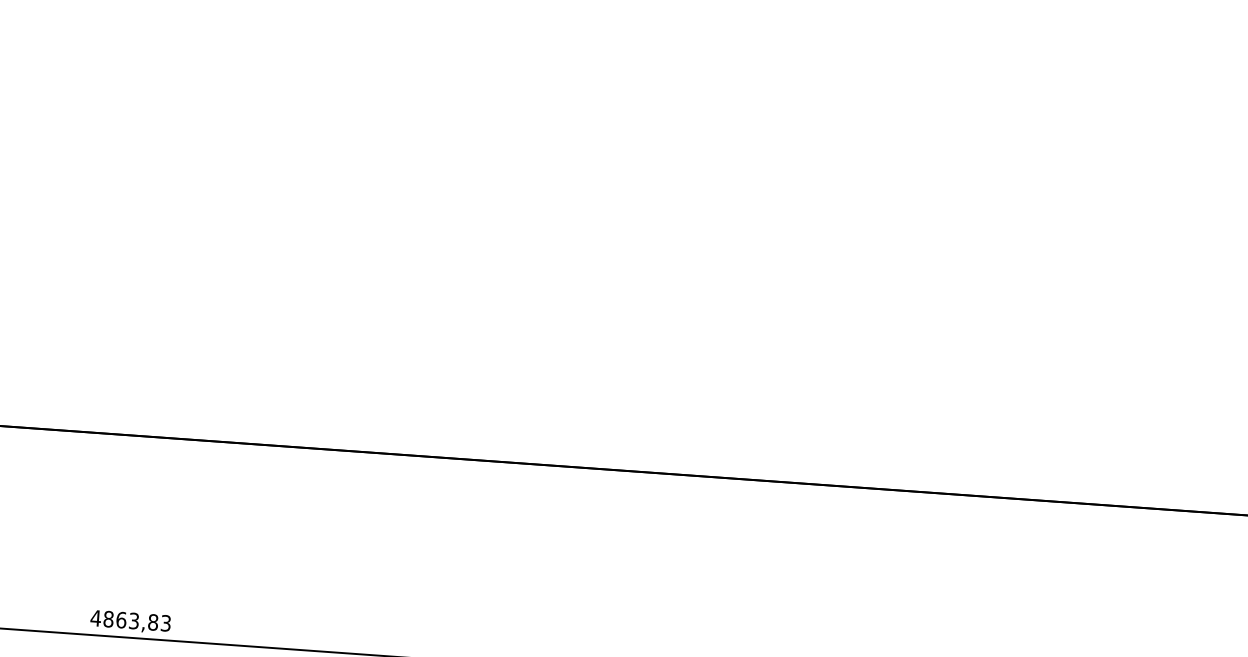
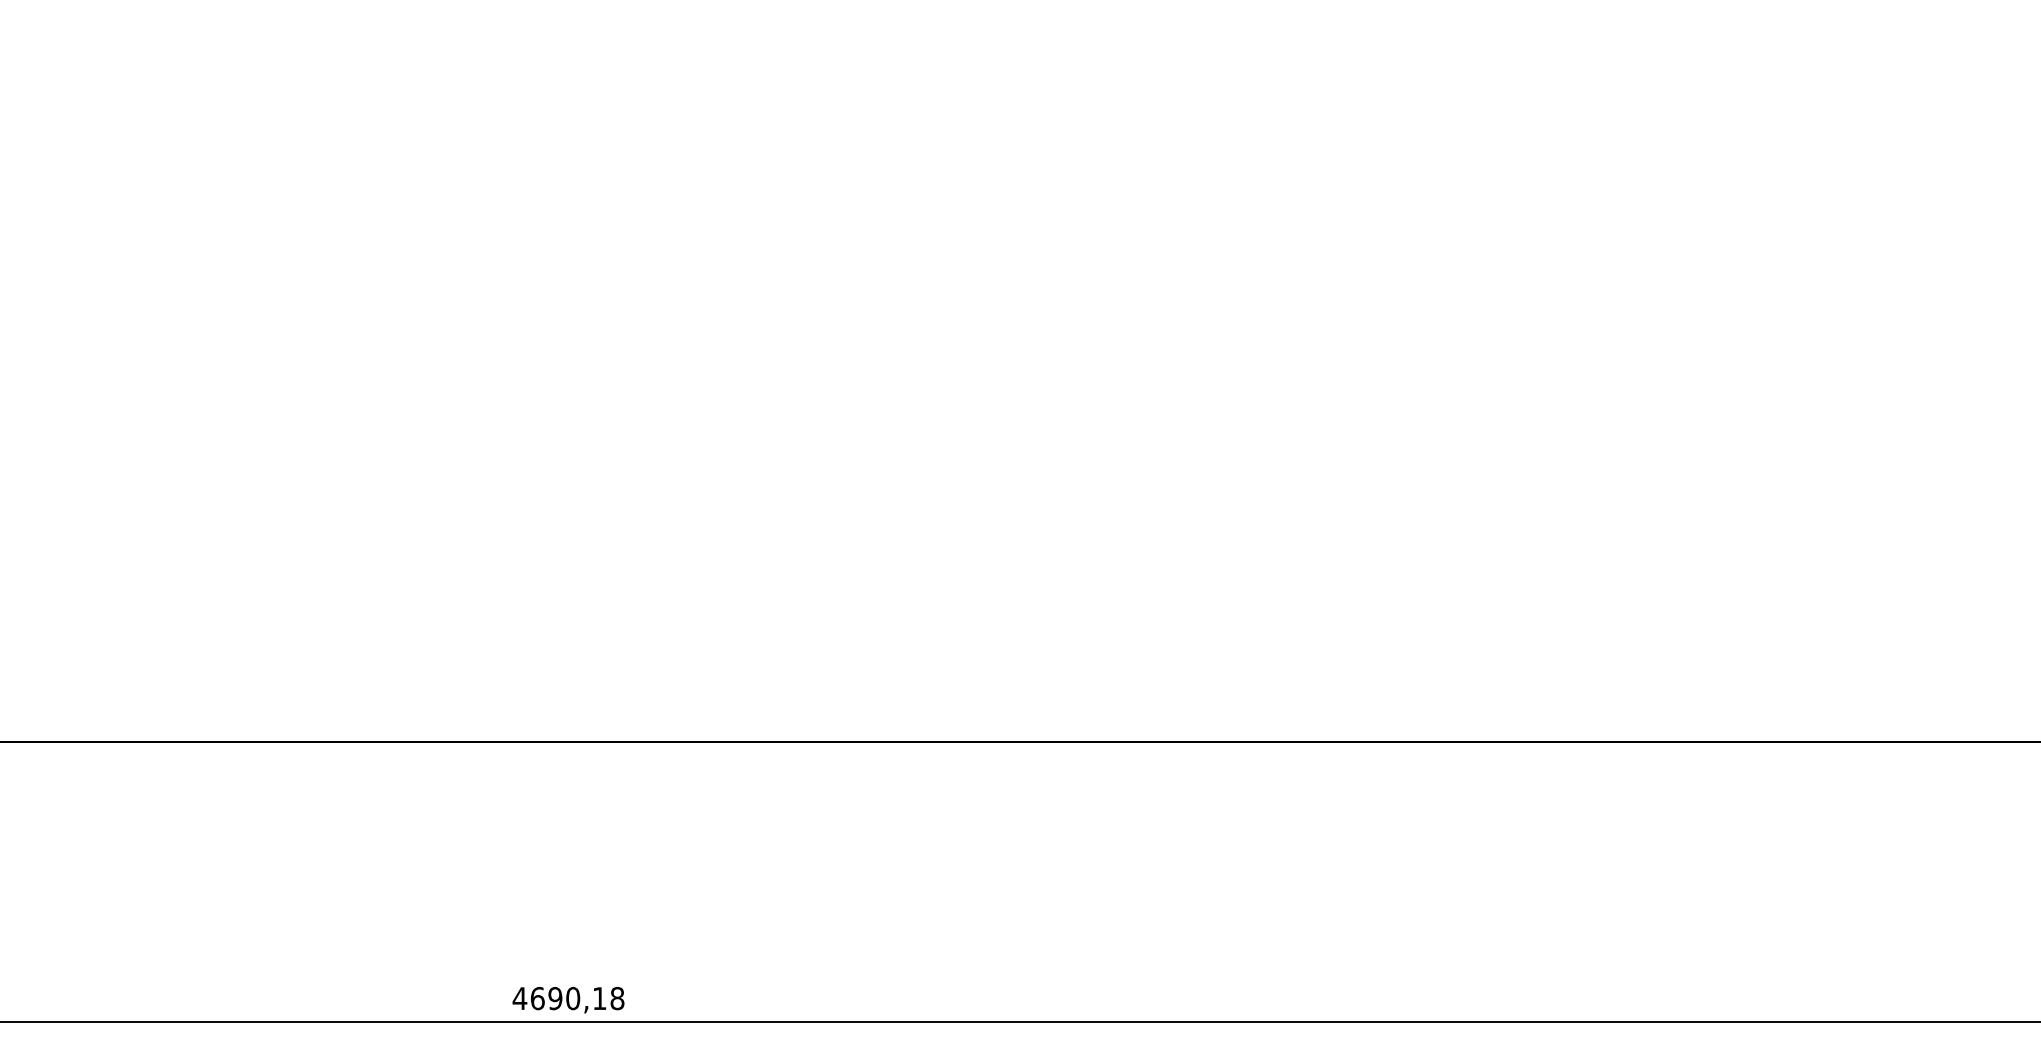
text: (137, 621) -> (577, 998), 4863,83 -> 4690,18

